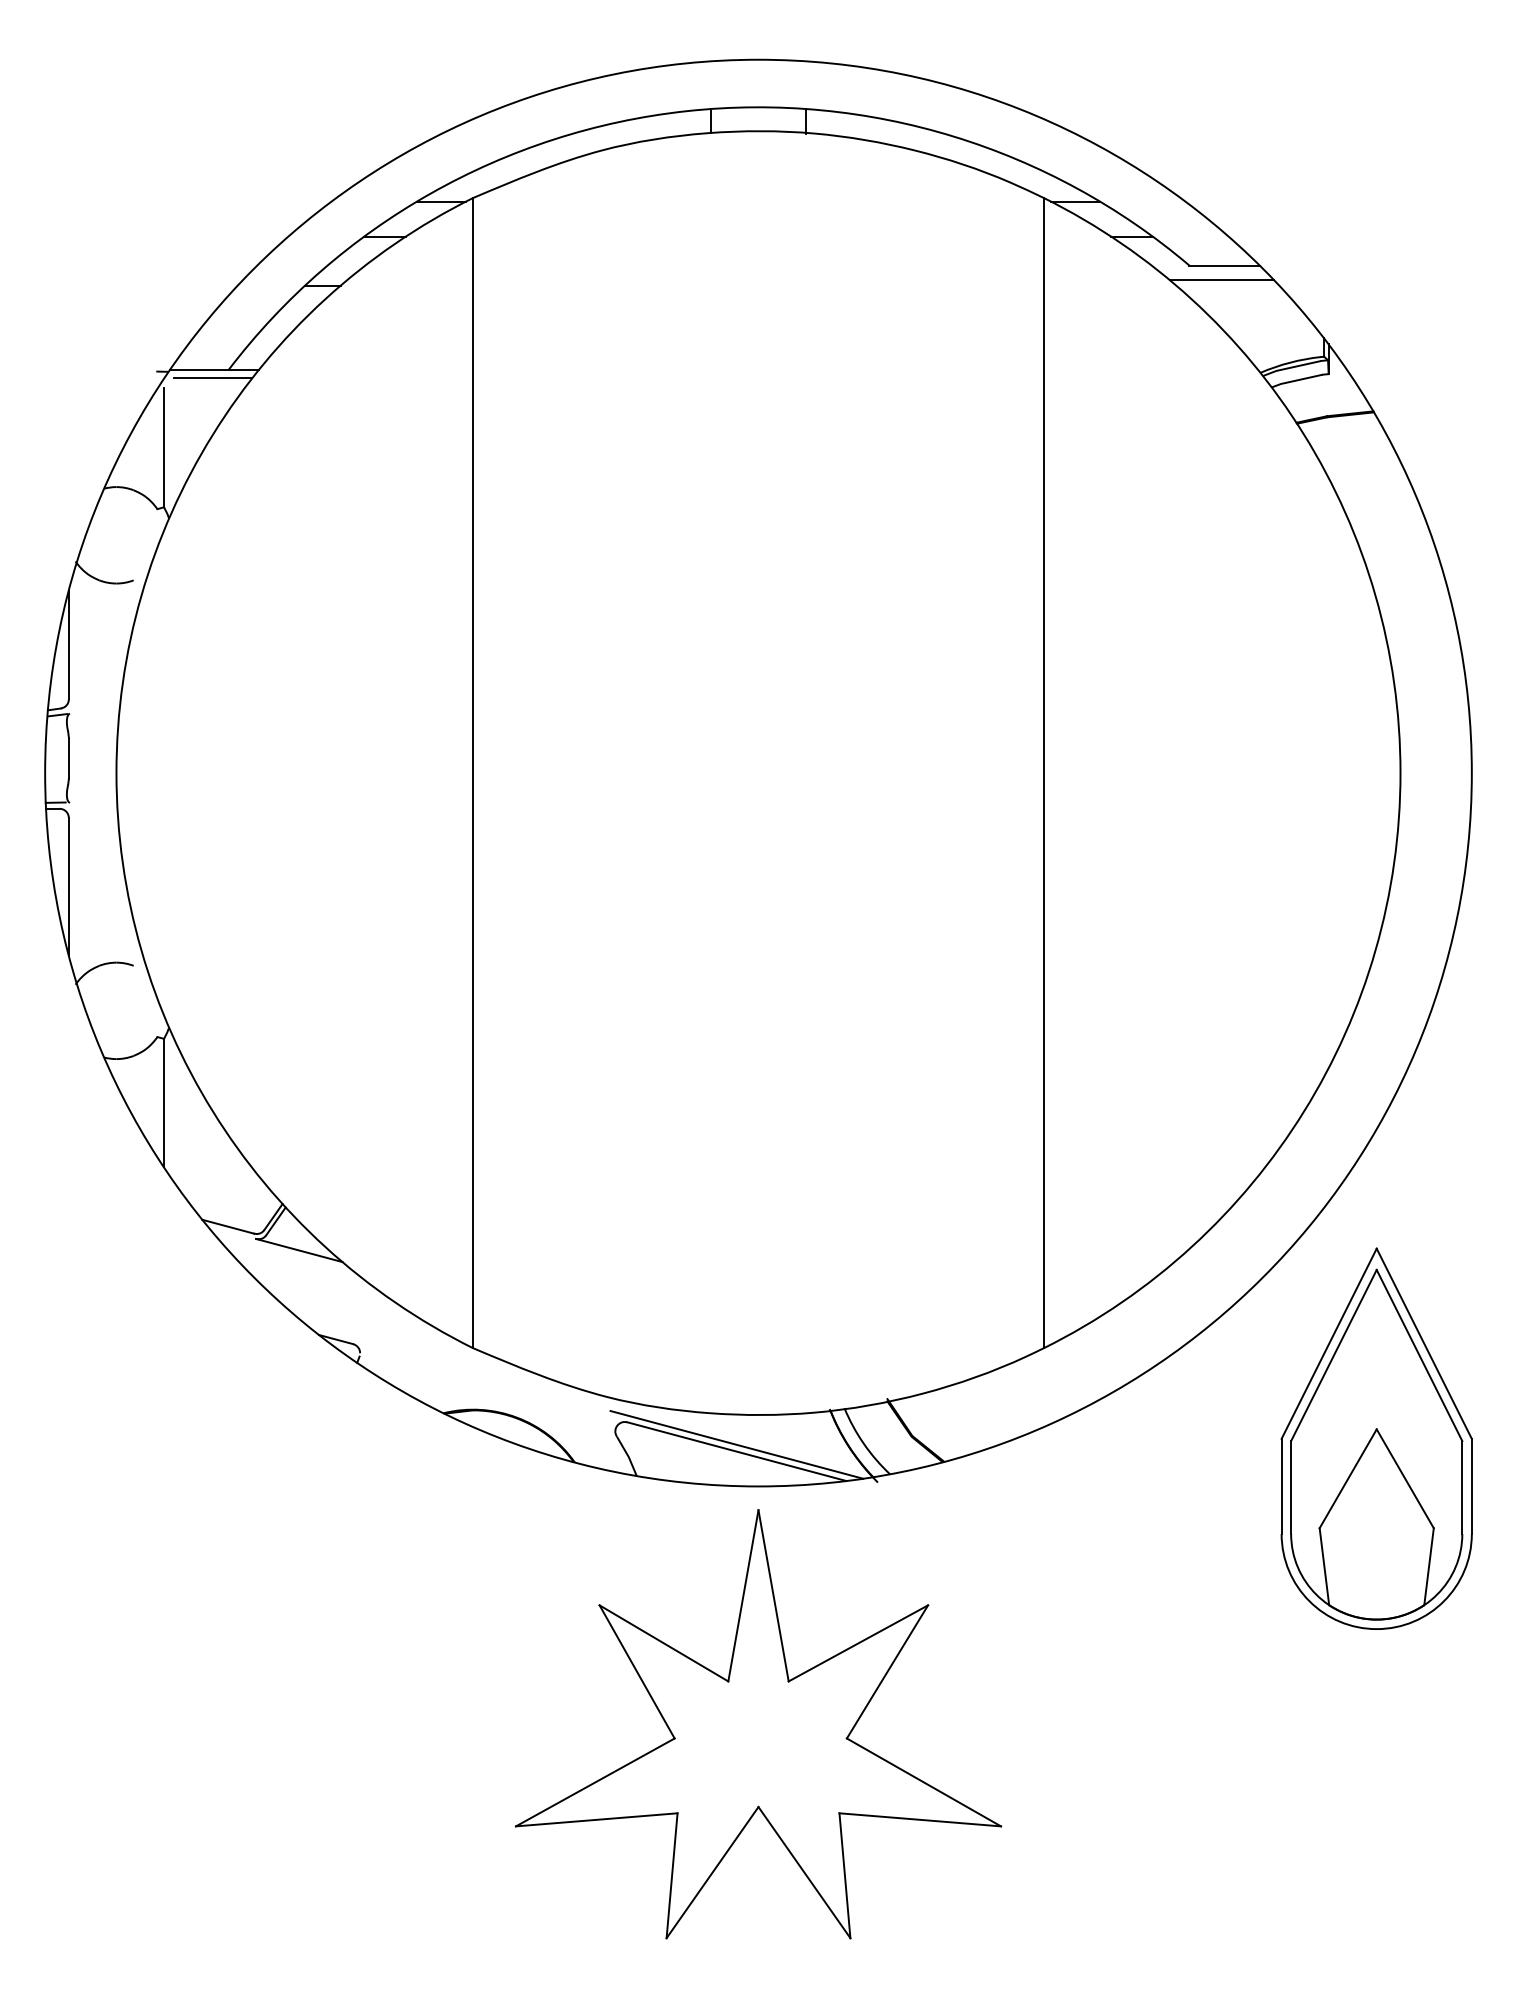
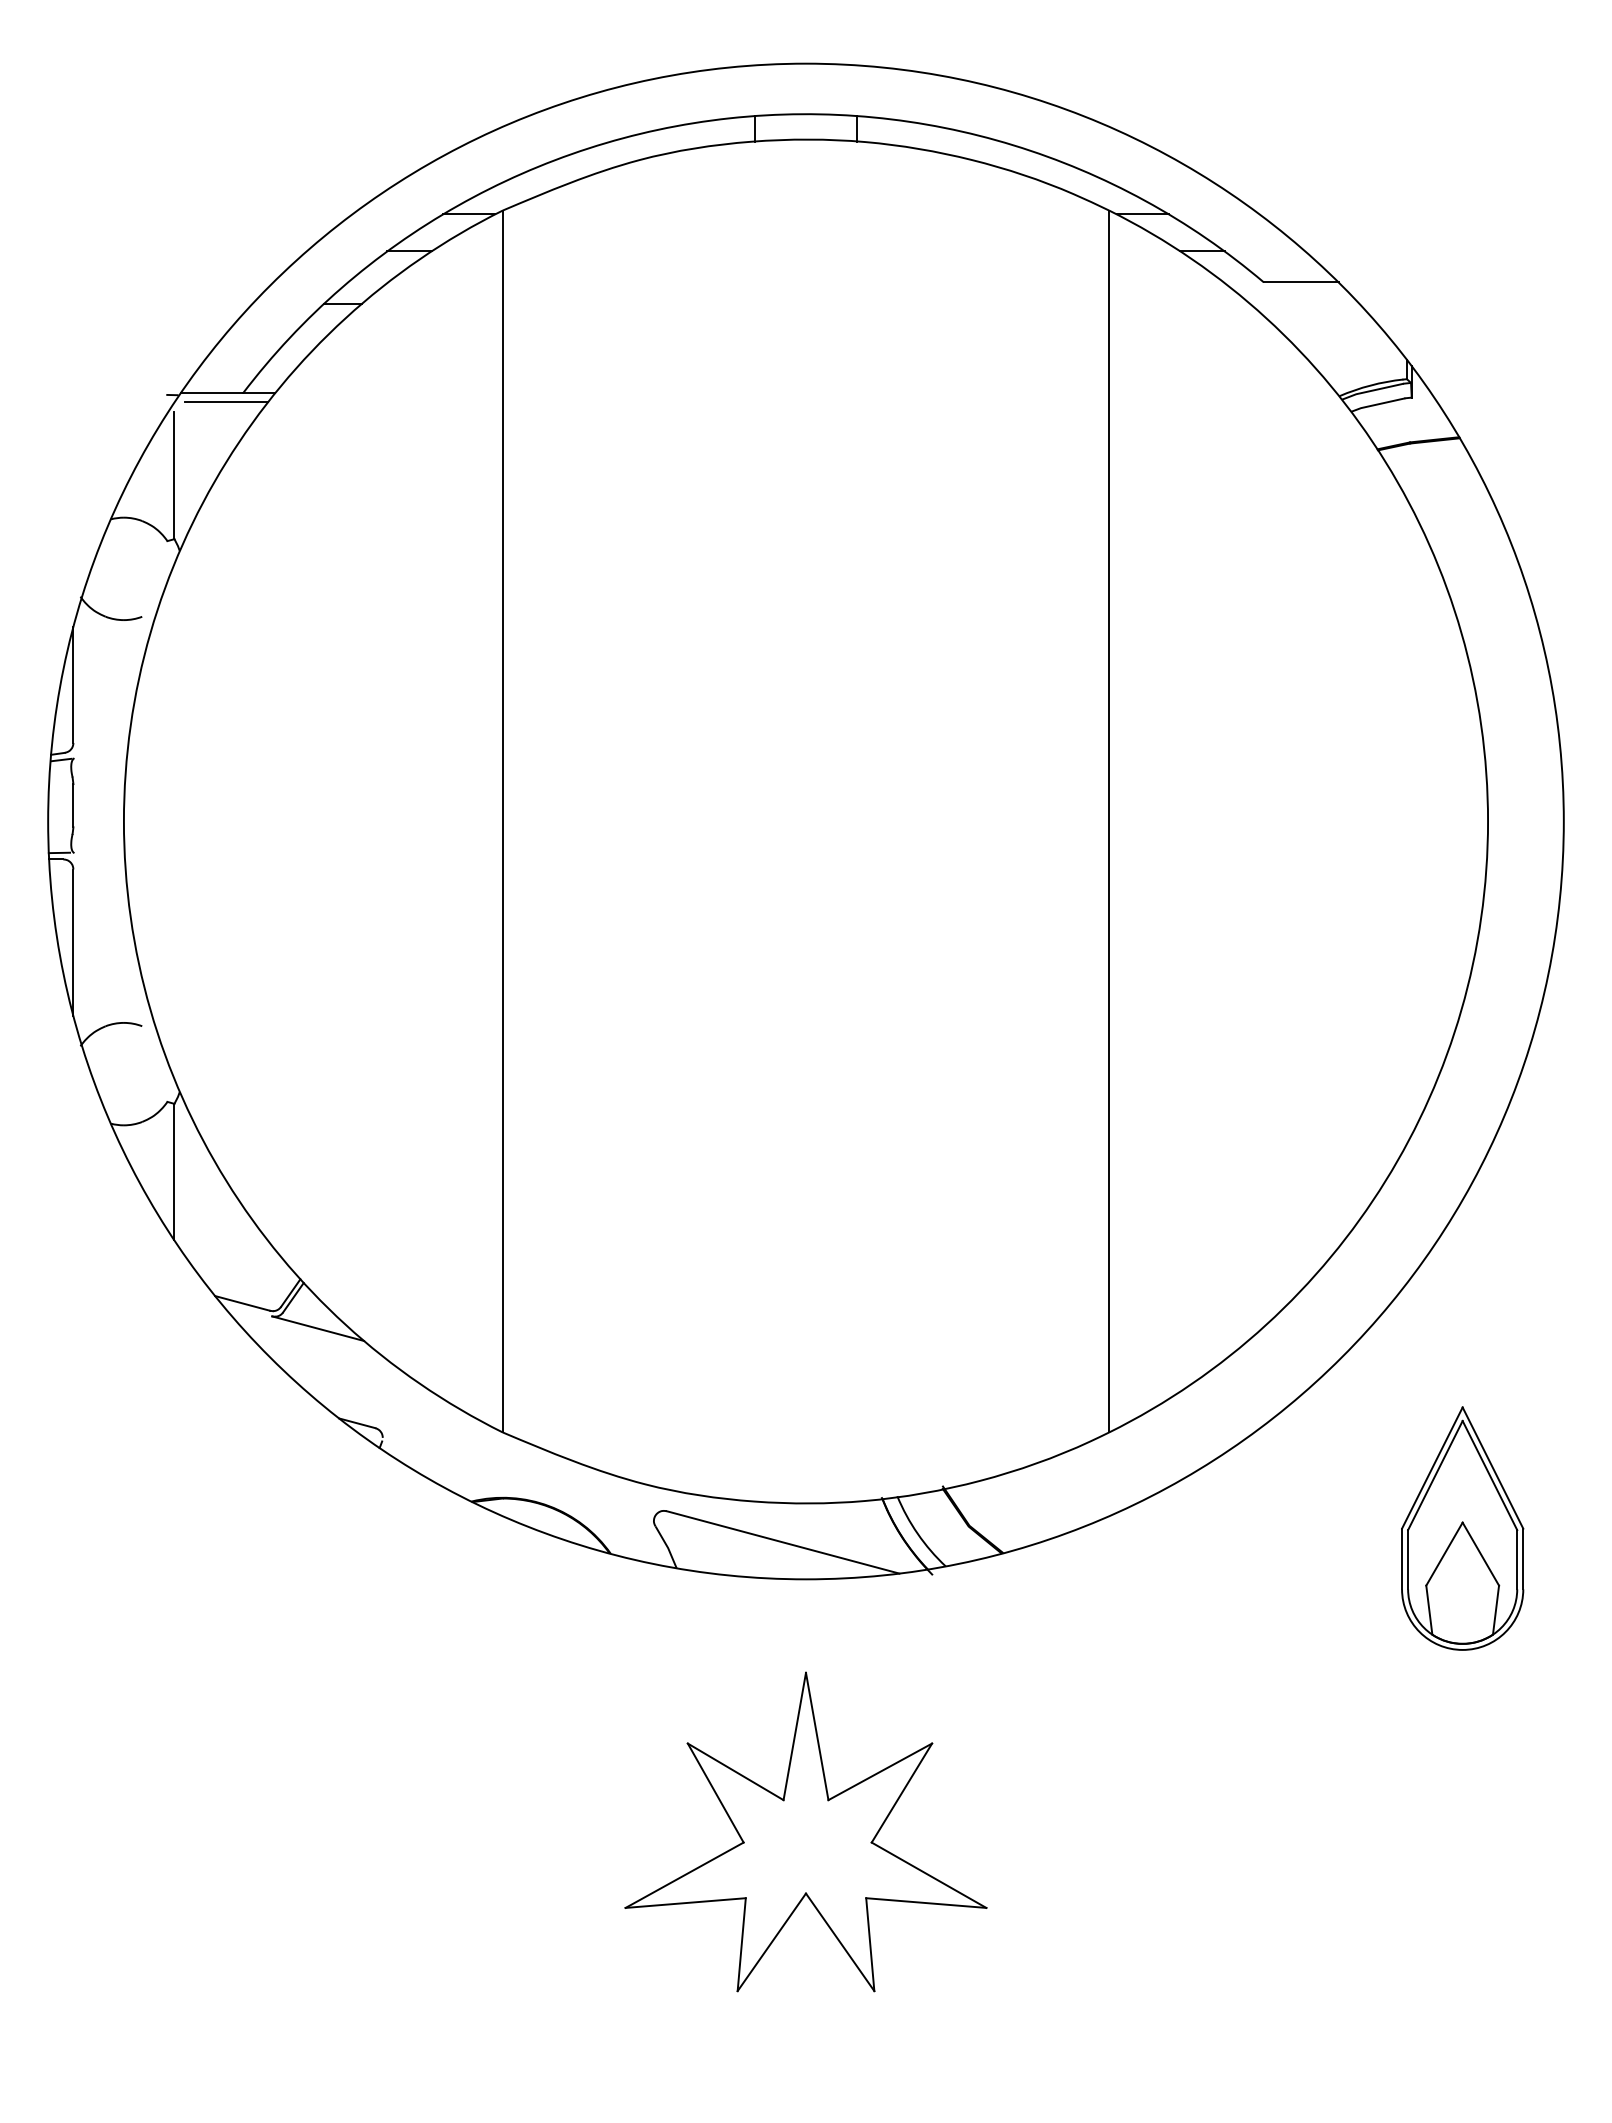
line: (1222, 280) -> (1298, 298), removed
part: (1376, 1438) -> (1462, 1528), size x0.6
line: (736, 1445) -> (782, 1535), removed
part: (758, 1723) -> (805, 1831), size x0.7

